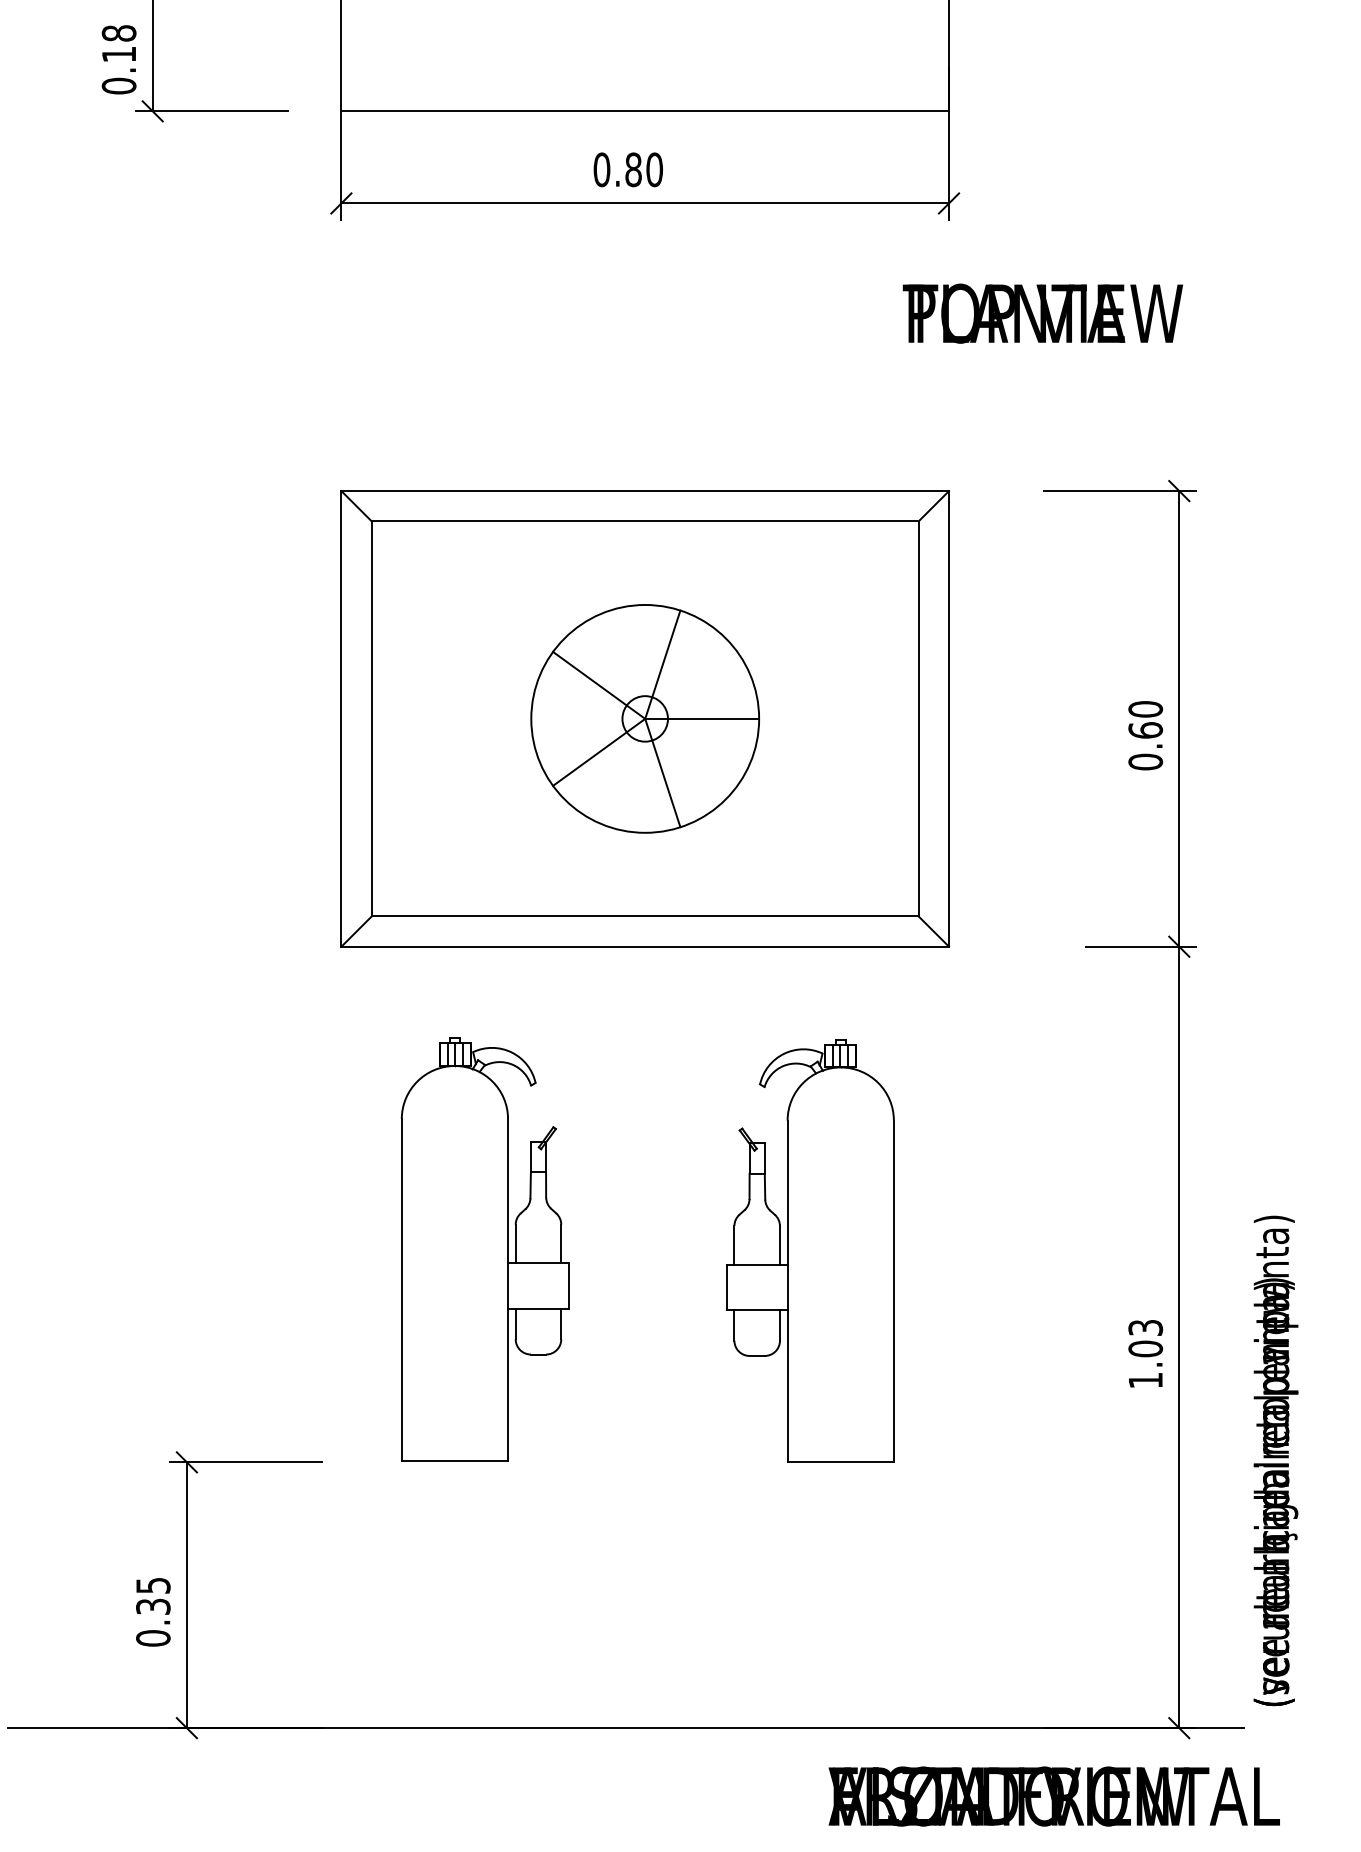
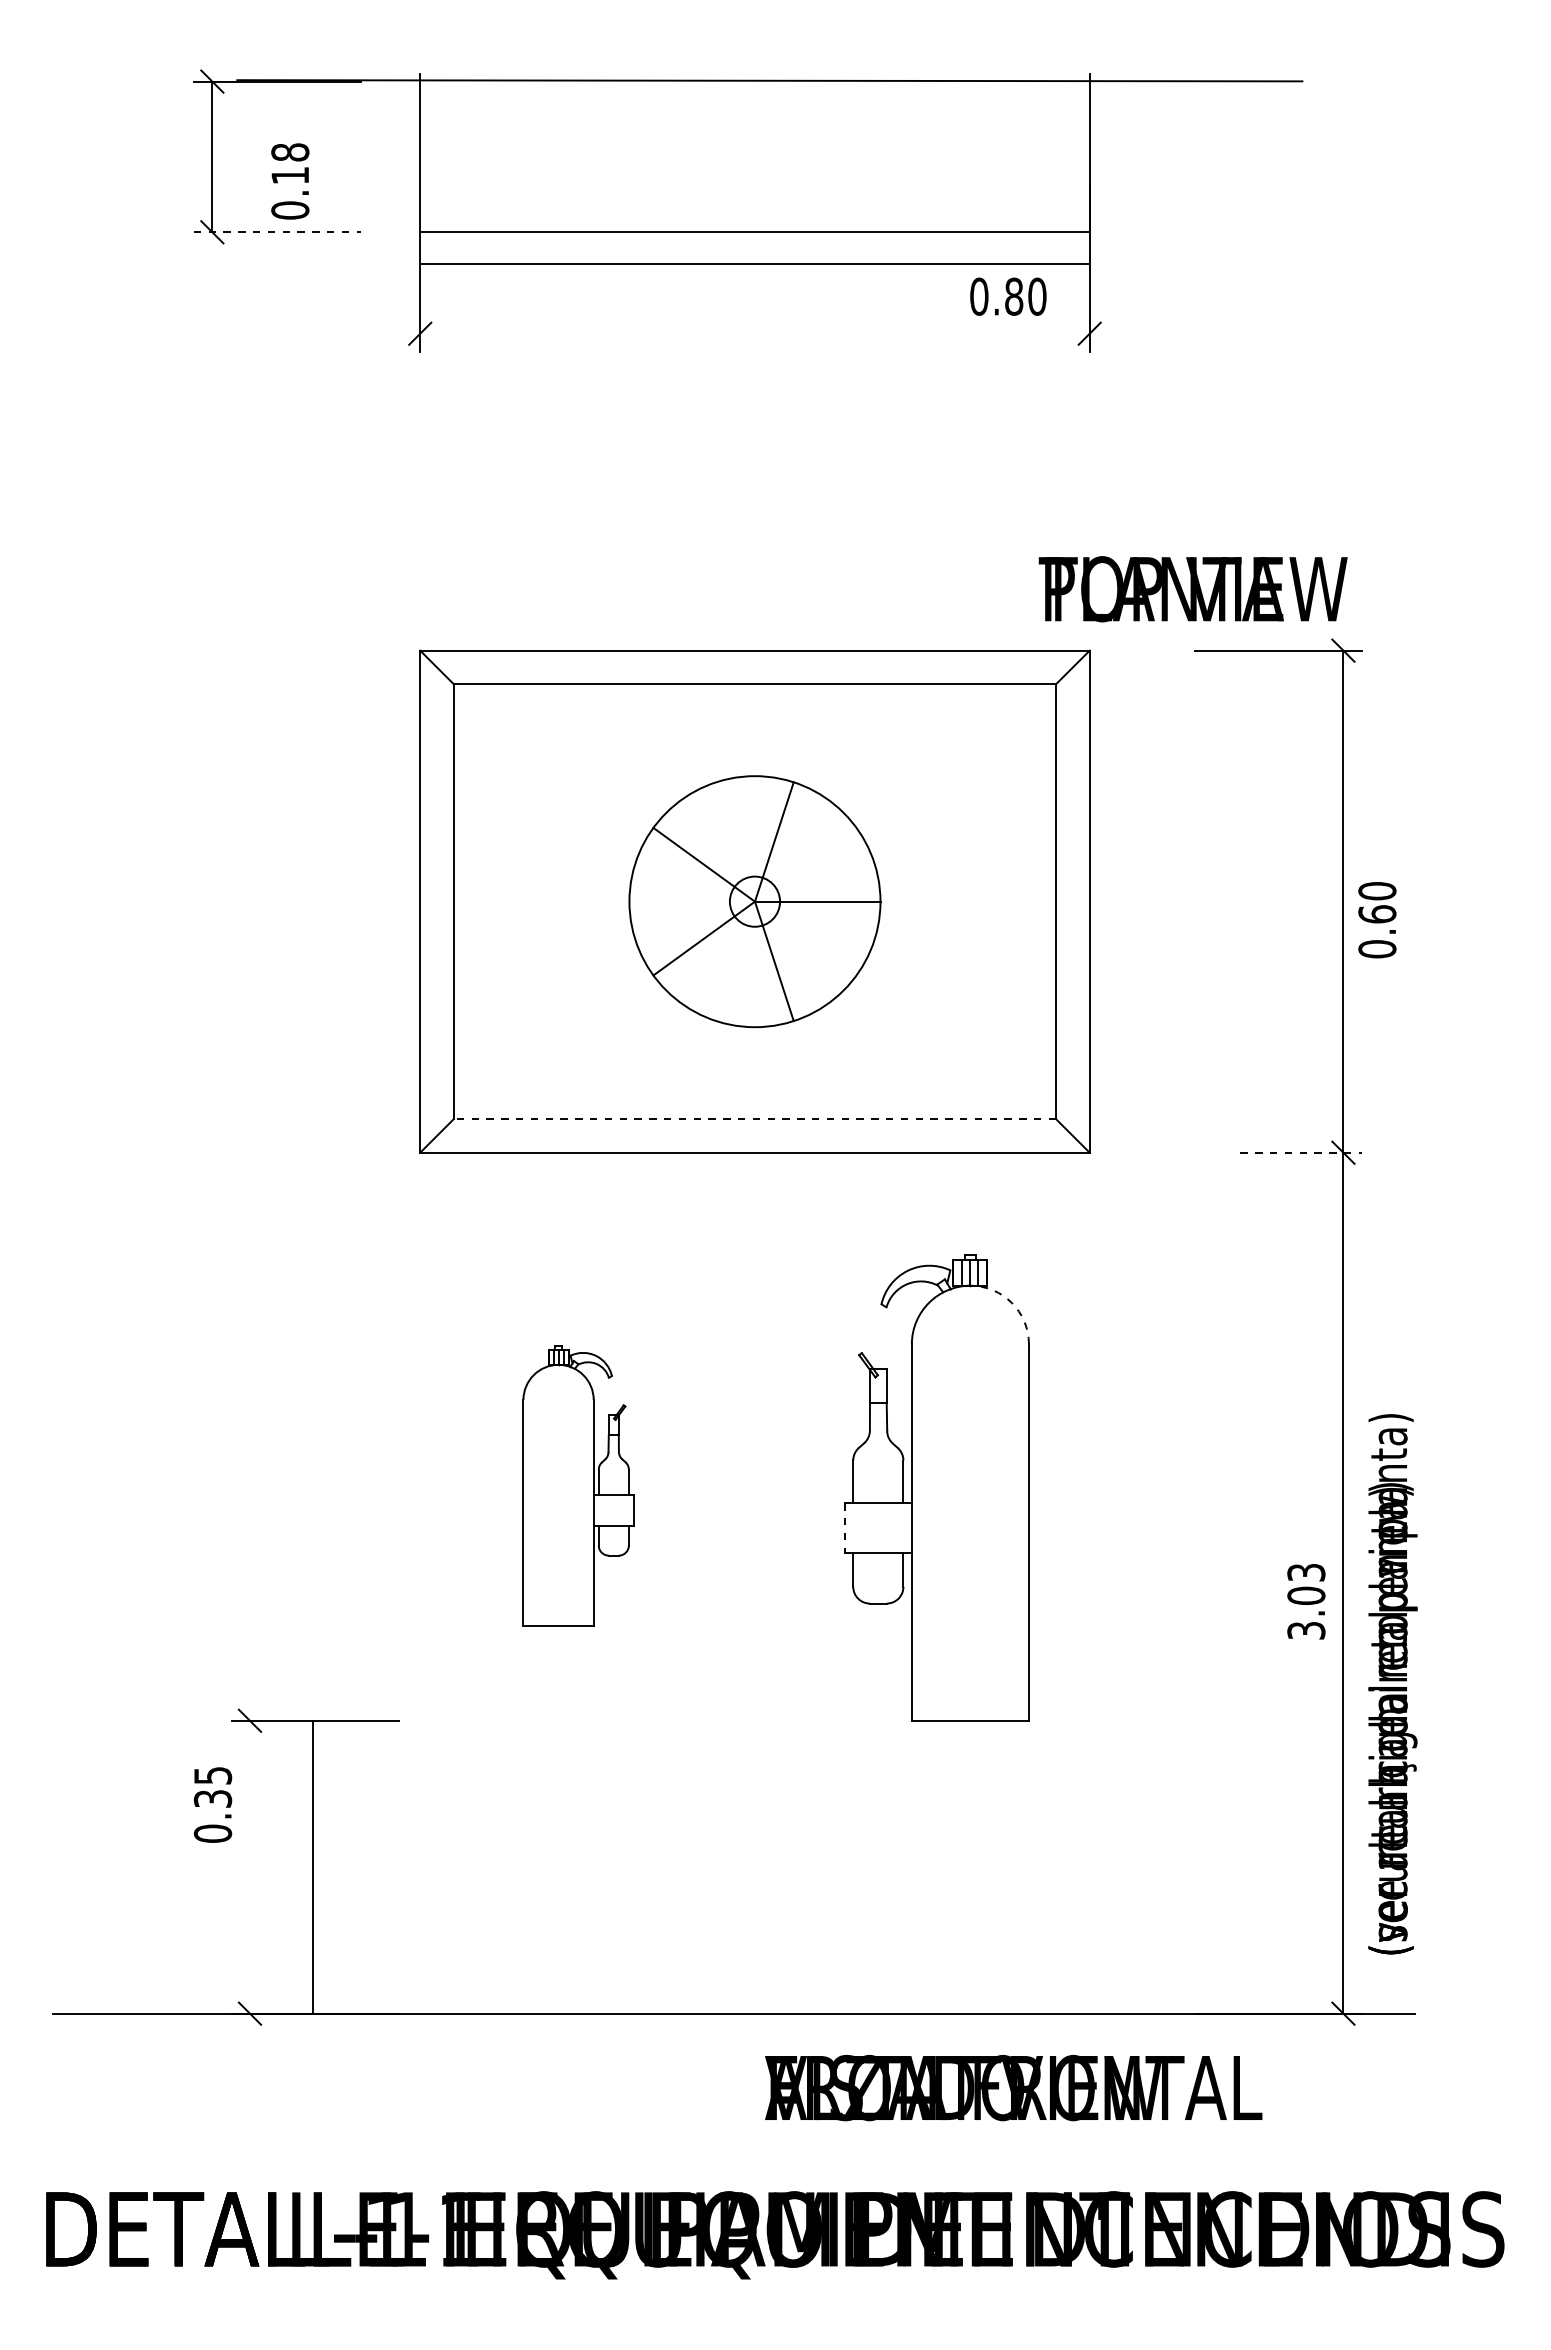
text: (119, 59) -> (290, 181), moved
line: (211, 111) -> (277, 232), solid -> dashed
text: (628, 169) -> (1008, 296), moved
line: (644, 203) -> (754, 263), moved
text: (1042, 313) -> (1192, 589), moved
text: (1145, 735) -> (1377, 920), moved
line: (644, 916) -> (754, 1119), solid -> dashed
line: (1141, 946) -> (1301, 1152), solid -> dashed
arc: (878, 1082) -> (1011, 1302), solid -> dashed
part: (485, 1248) -> (578, 1485), size x0.6
line: (726, 1287) -> (844, 1528), solid -> dashed
text: (1145, 1380) -> (1306, 1630), 1.03 -> 3.03
text: (1275, 1461) -> (1392, 1684), moved
line: (187, 1594) -> (313, 1866), moved
text: (152, 1611) -> (212, 1804), moved
text: (1054, 1796) -> (1013, 2087), moved

